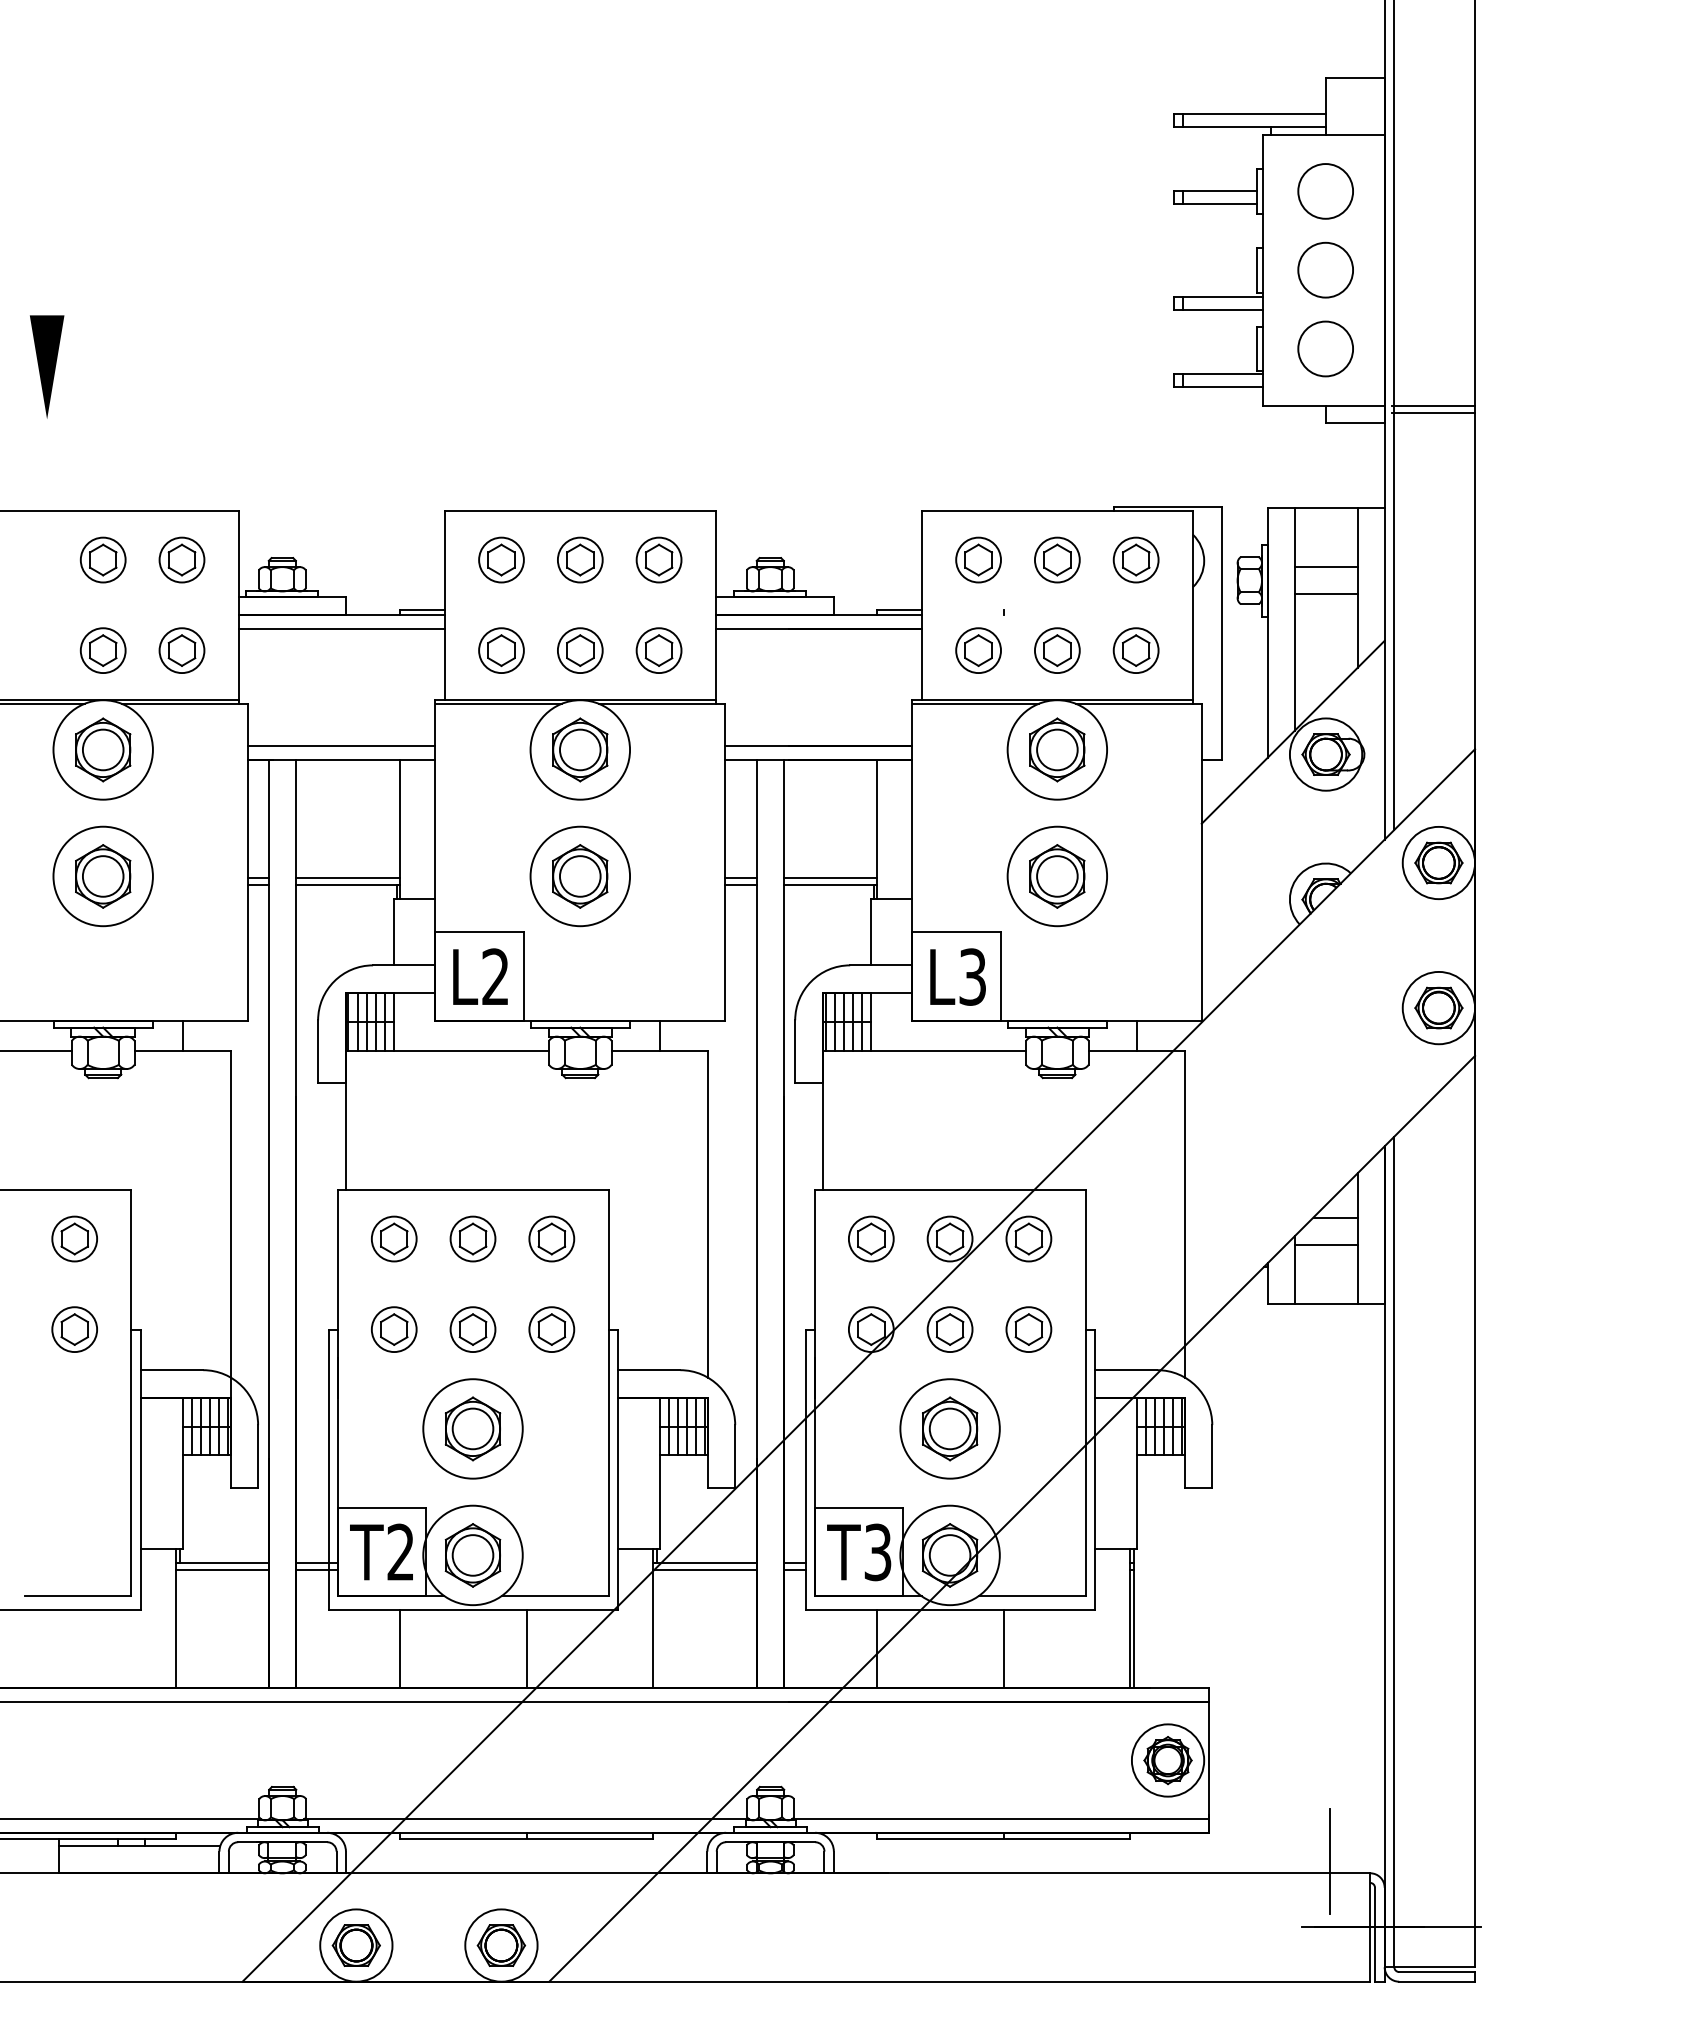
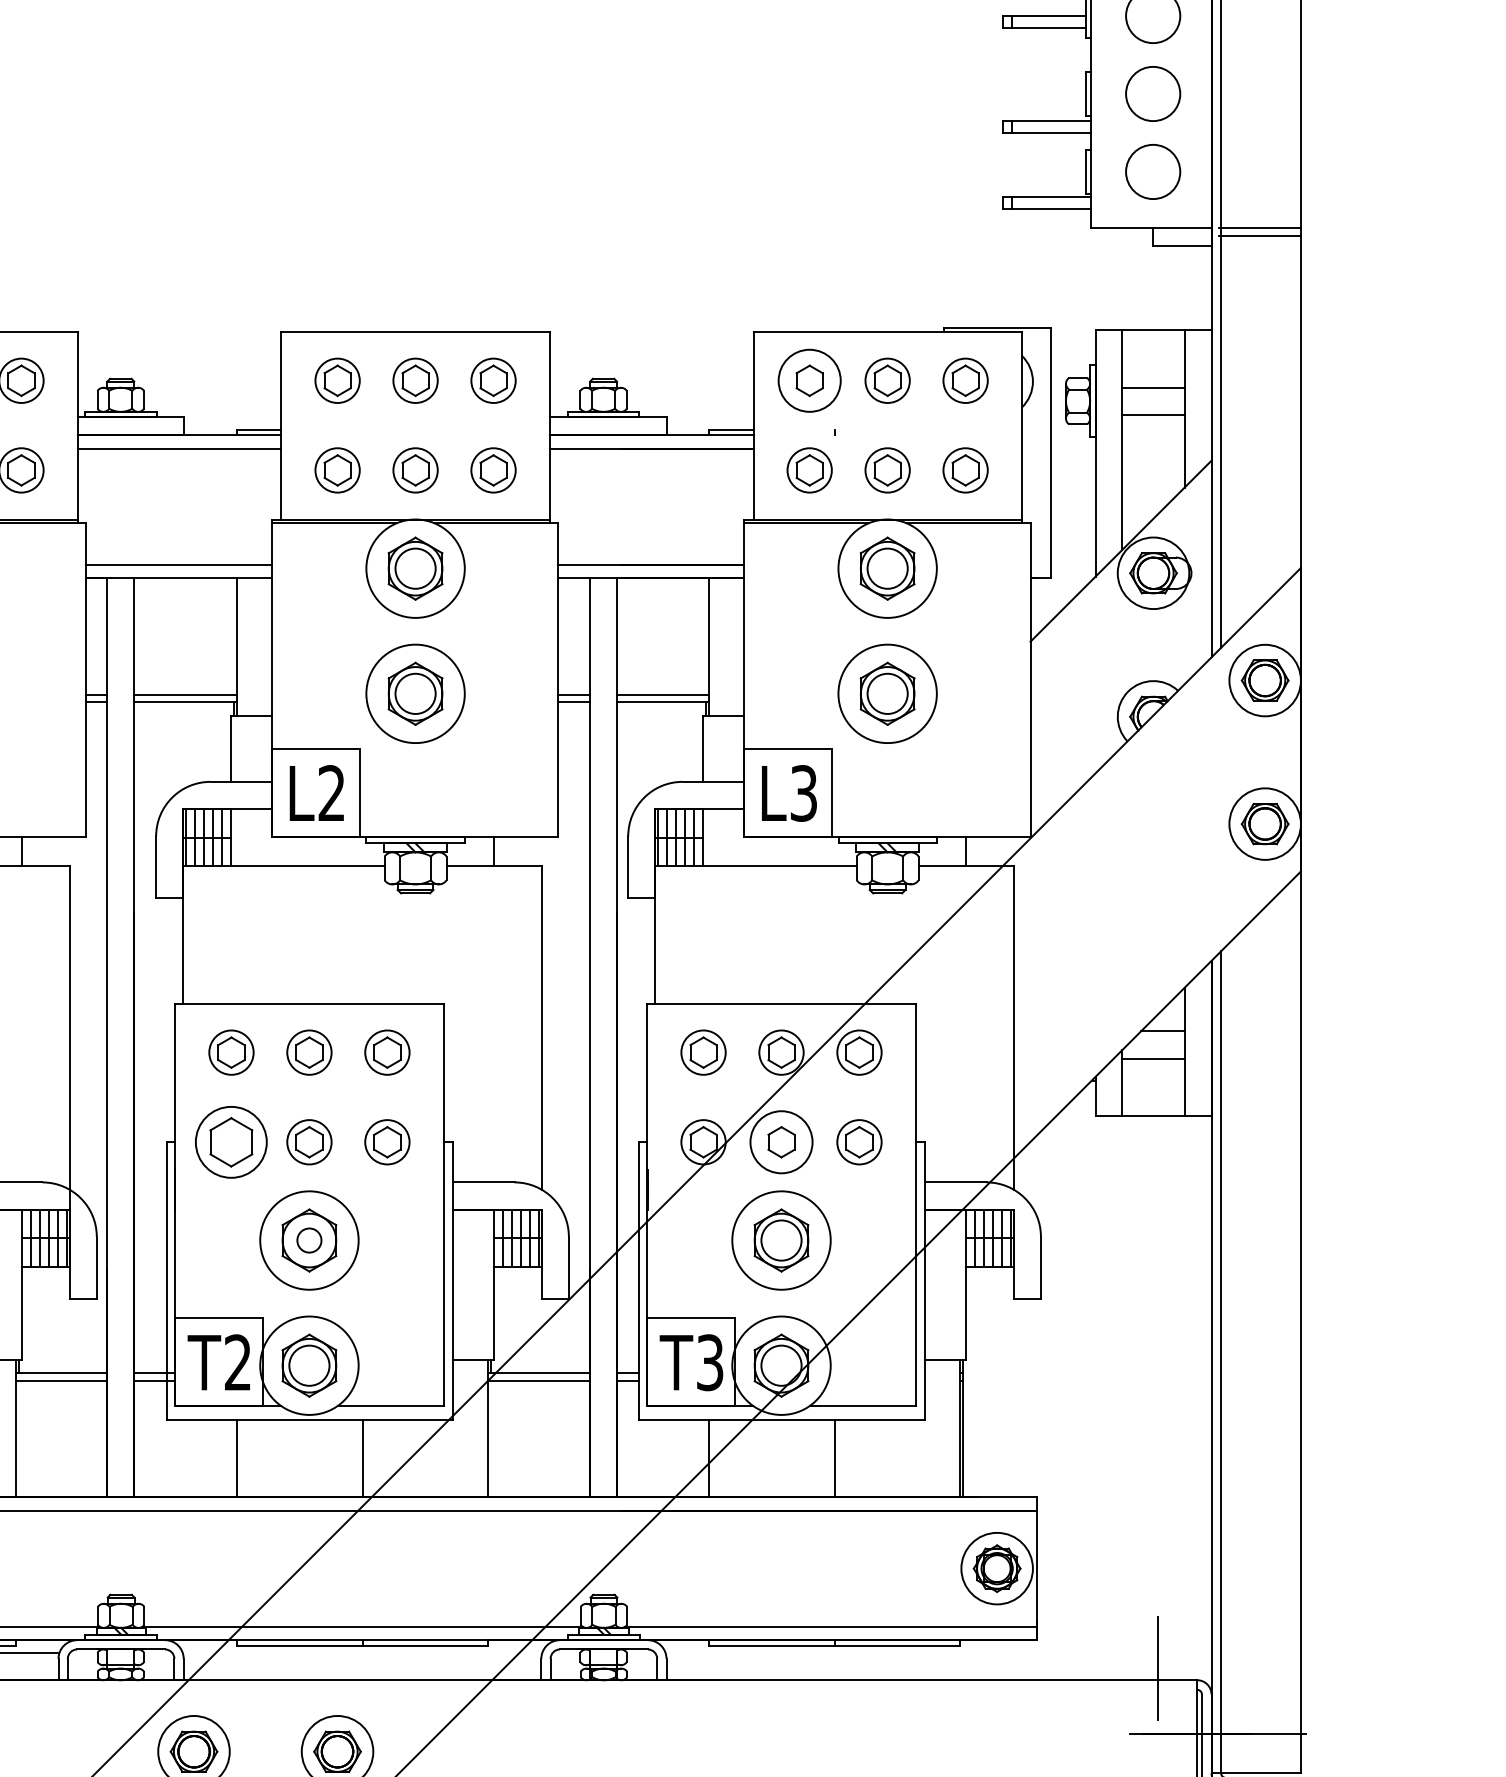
circle: (978, 559) -> (809, 380), size x1.4
part: (394, 1329) -> (231, 1142), size x1.6
circle: (949, 1329) -> (780, 1142), size x1.4
circle: (472, 1428) -> (308, 1240), size x0.6

